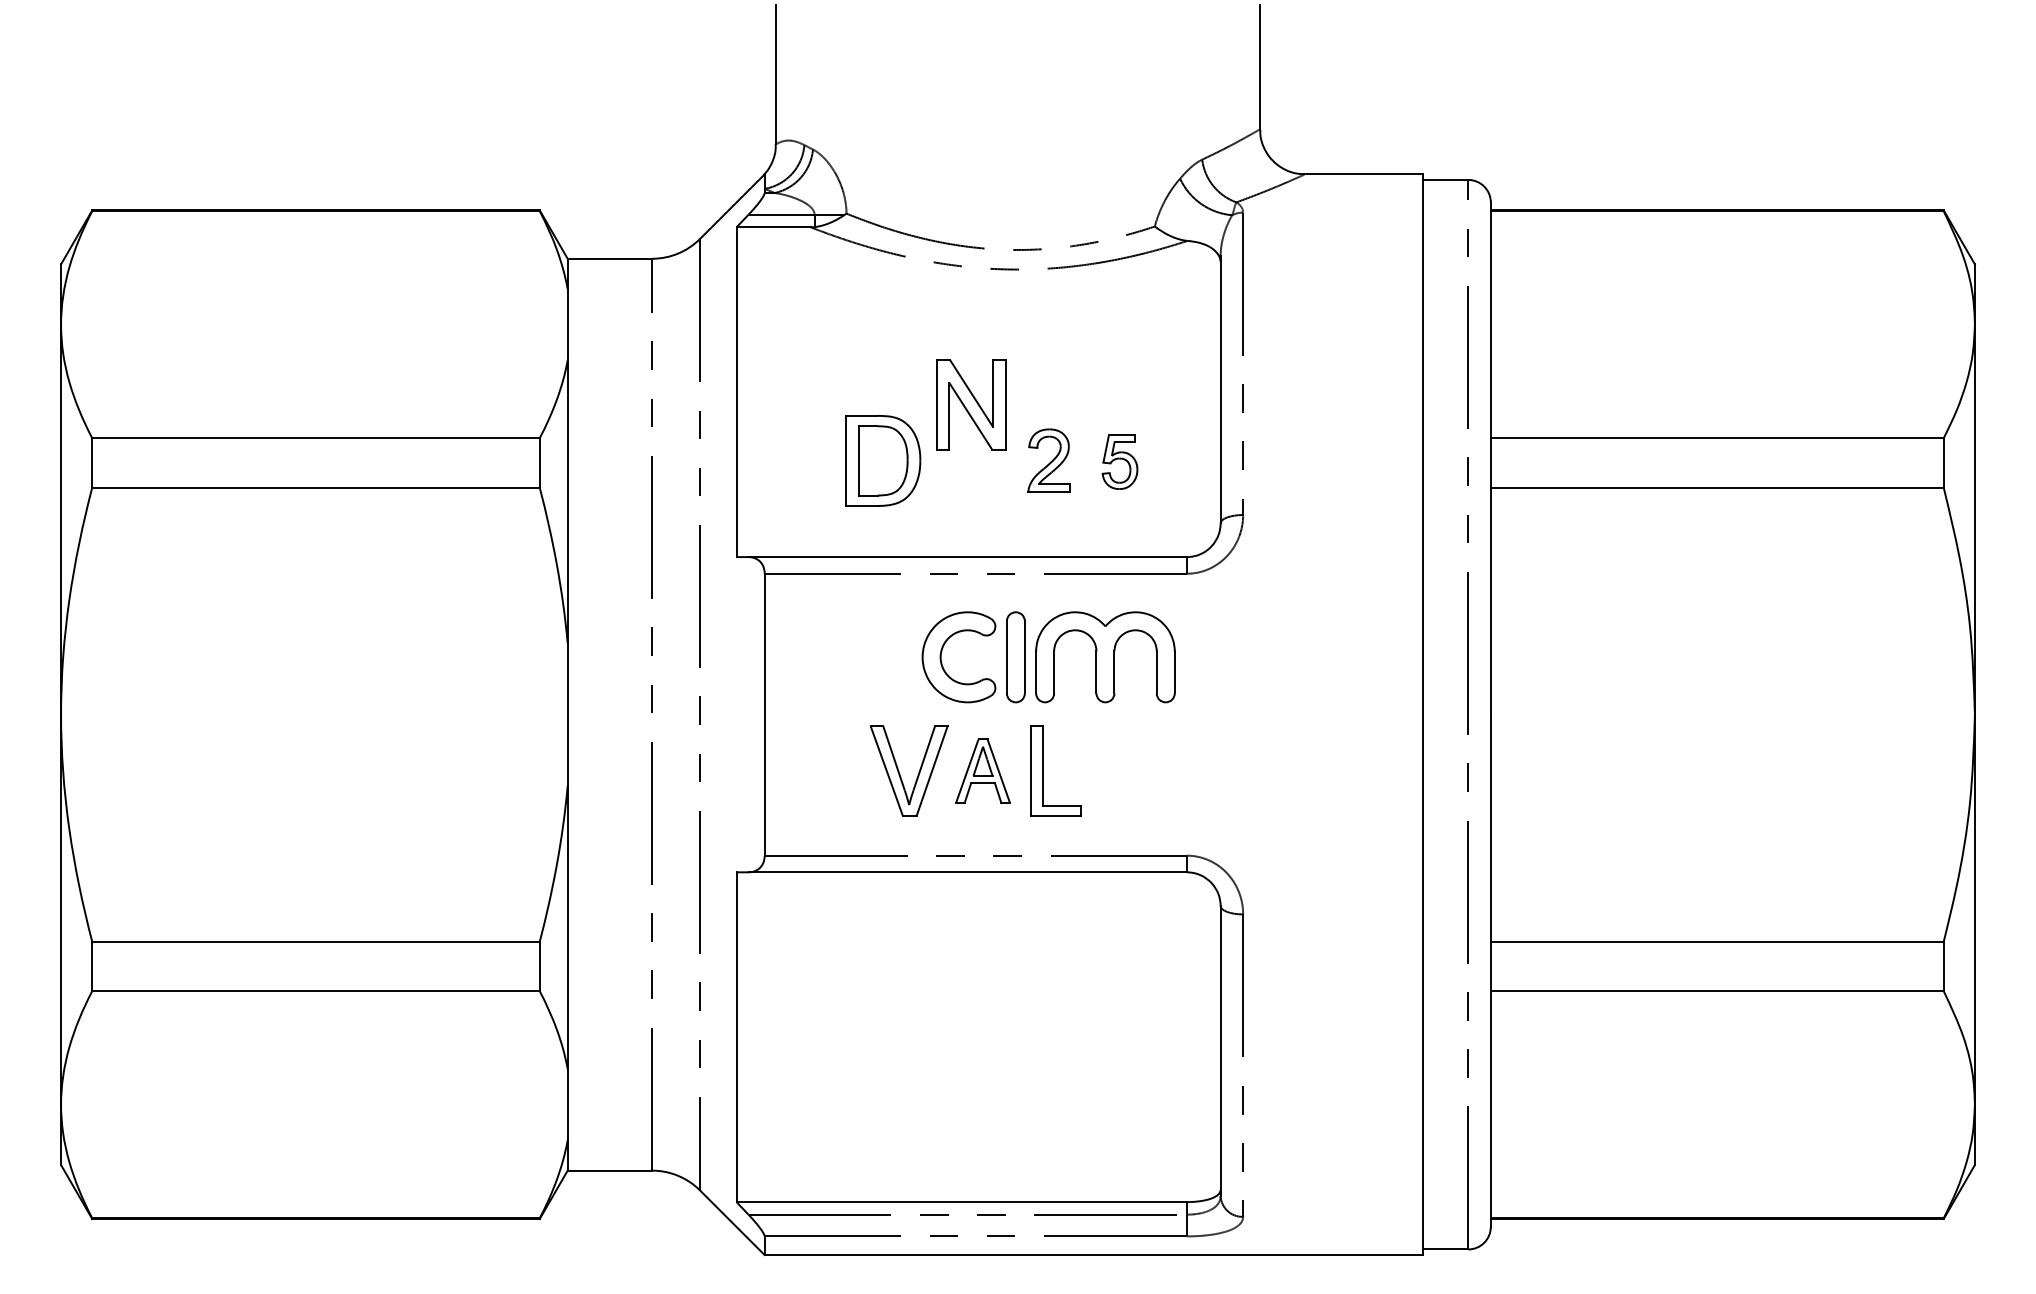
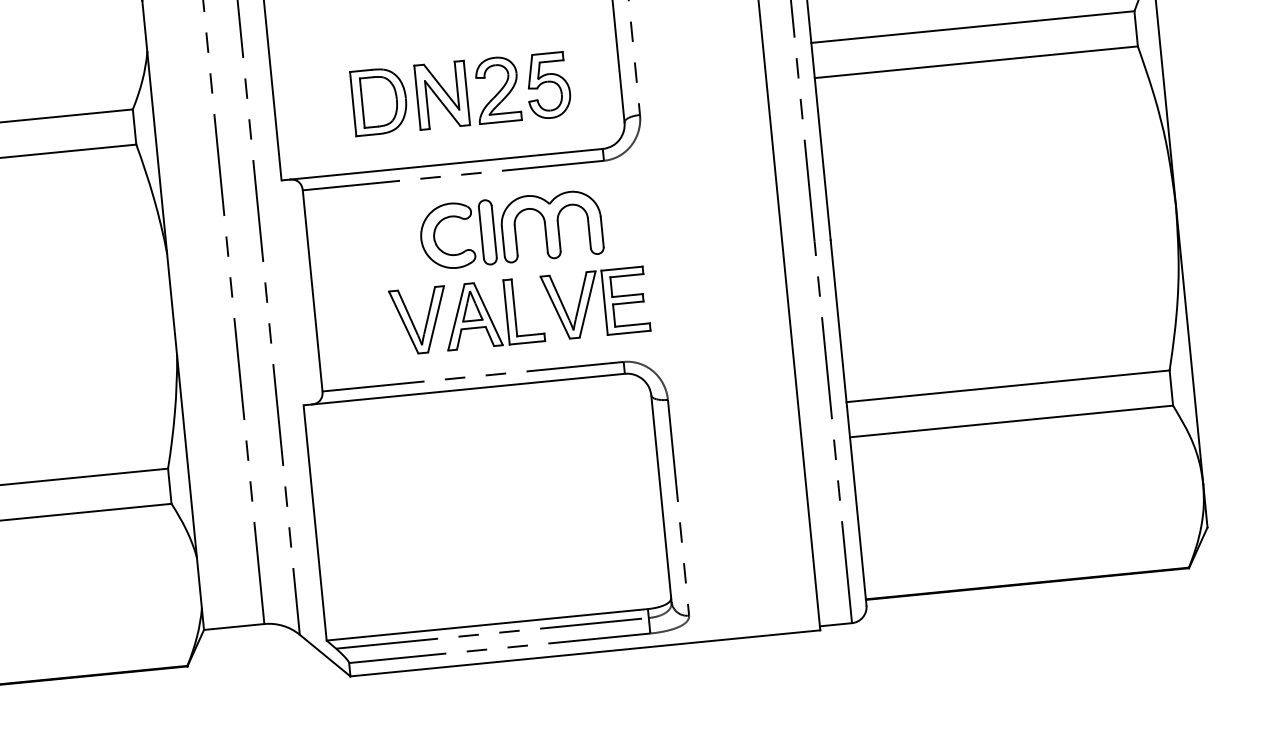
part: (971, 404) -> (442, 95), moved
part: (1048, 460) -> (497, 89), size x1.43
part: (1119, 461) -> (548, 85), size x1.67
part: (1147, 766) -> (589, 301), added
part: (982, 770) -> (471, 315), size x1.43

